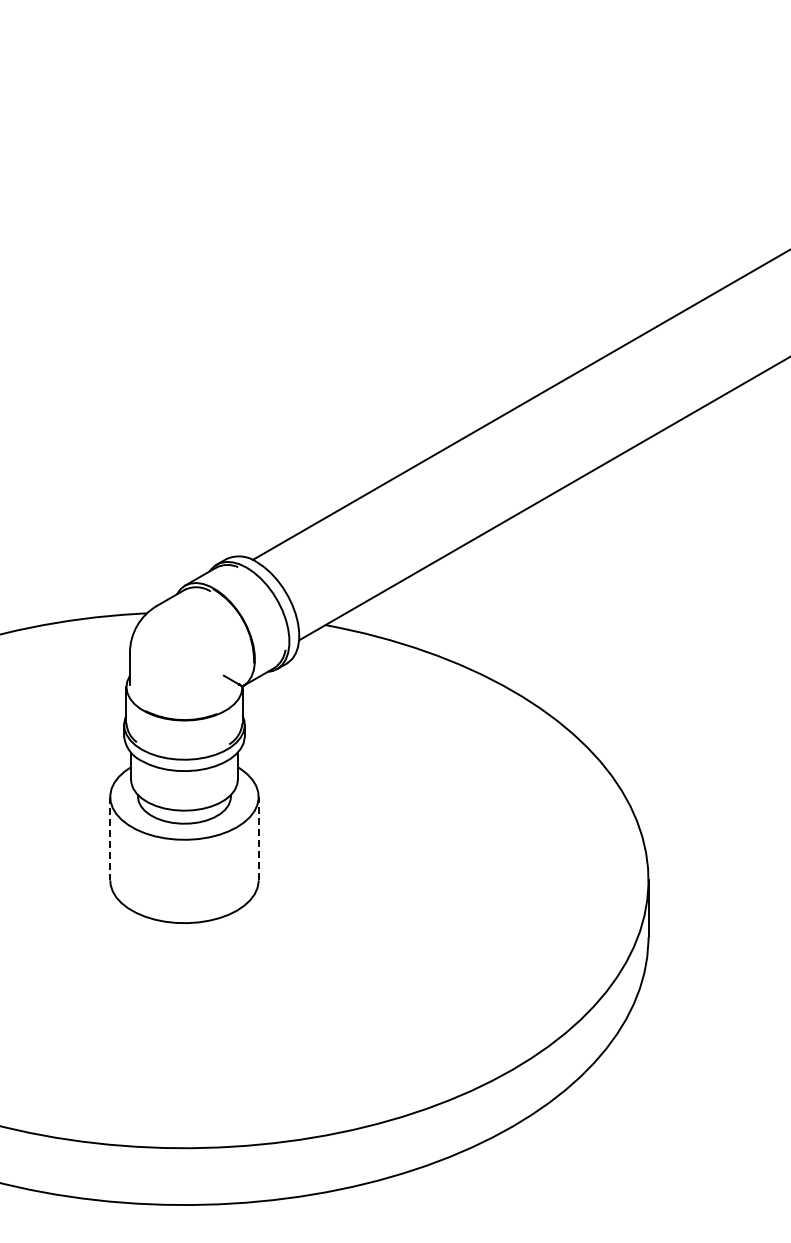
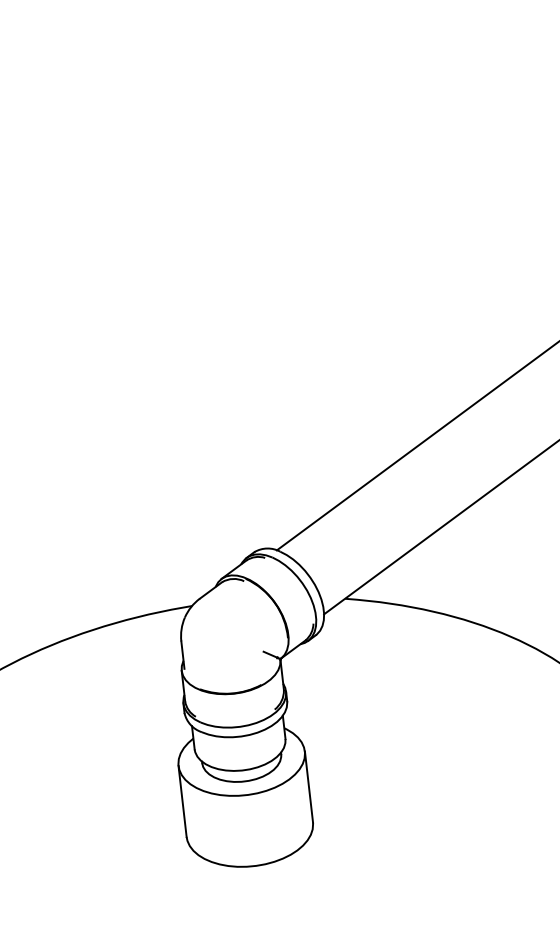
line: (110, 838) -> (182, 801), dashed -> solid
line: (258, 838) -> (308, 786), dashed -> solid

